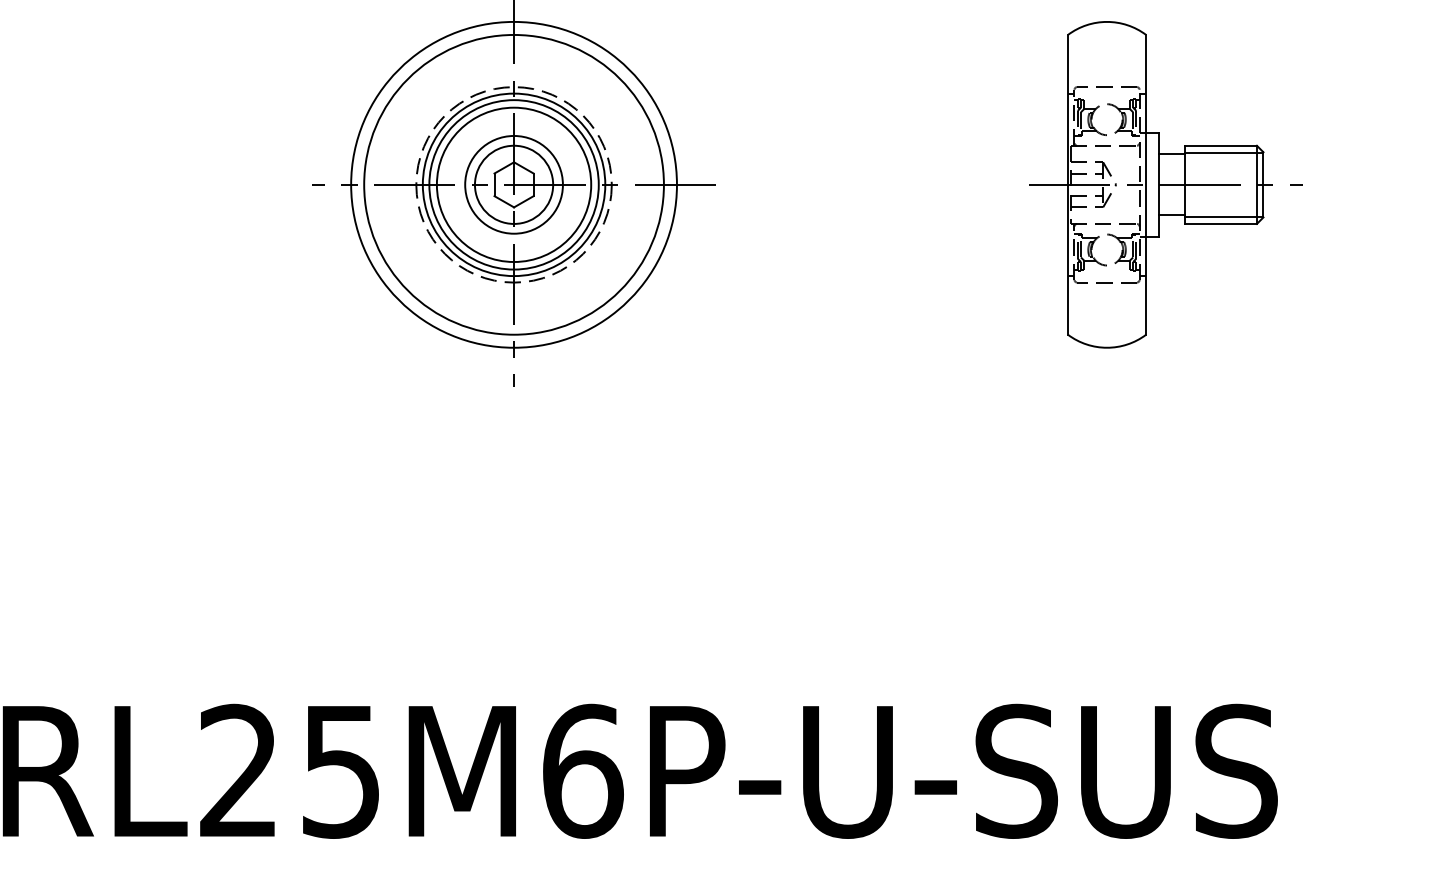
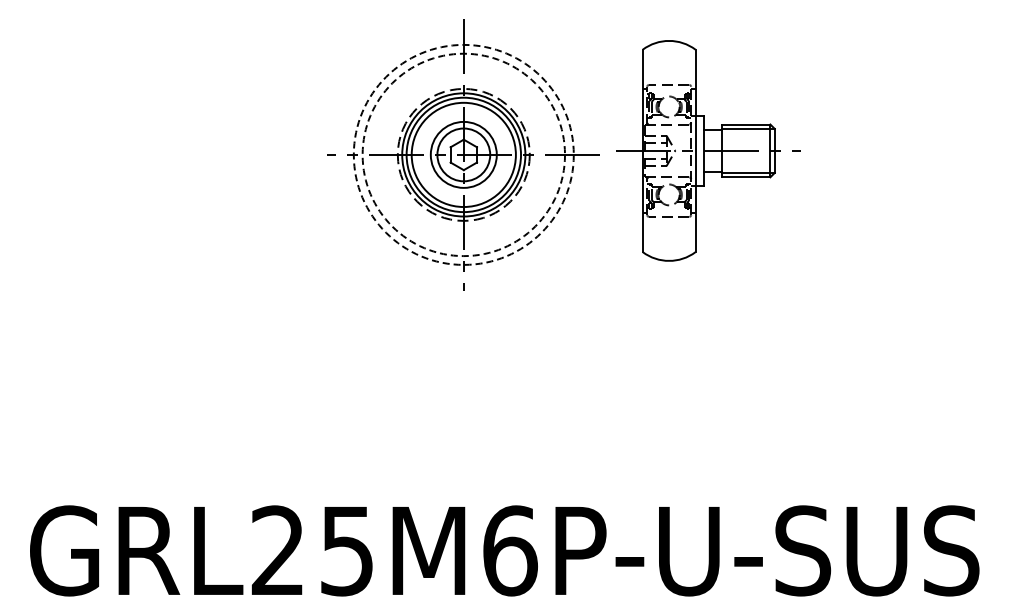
circle: (513, 184) -> (463, 154), solid -> dashed
circle: (513, 184) -> (463, 154), solid -> dashed
part: (1165, 184) -> (708, 150), moved

